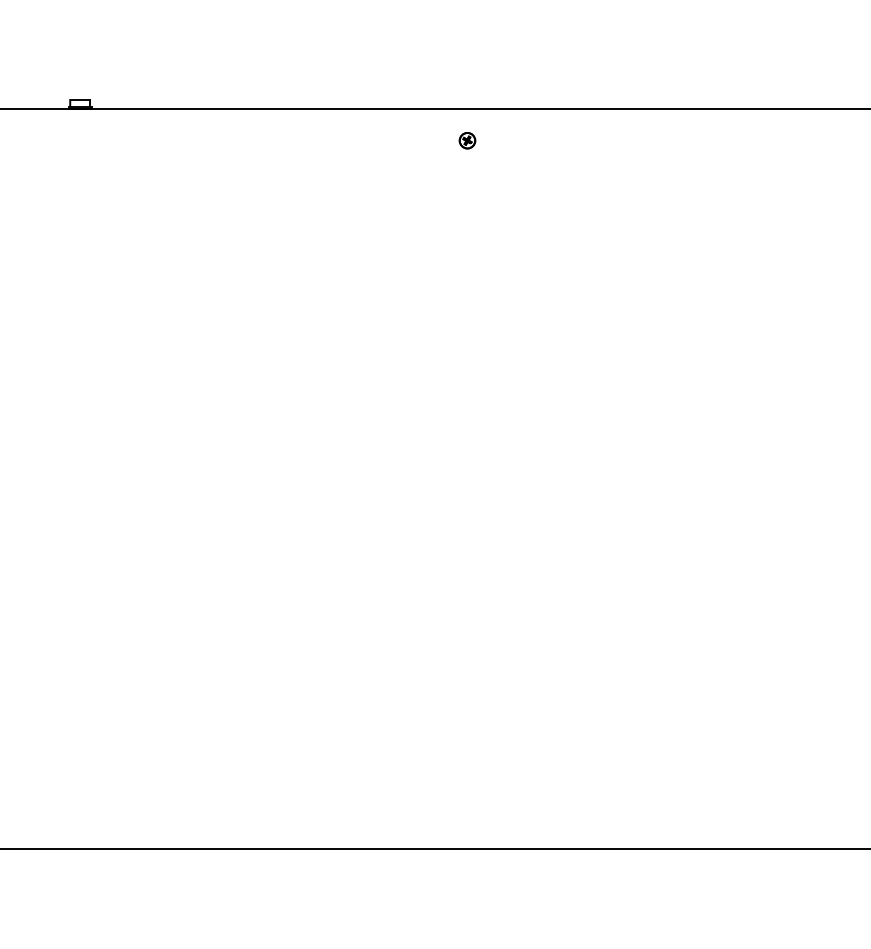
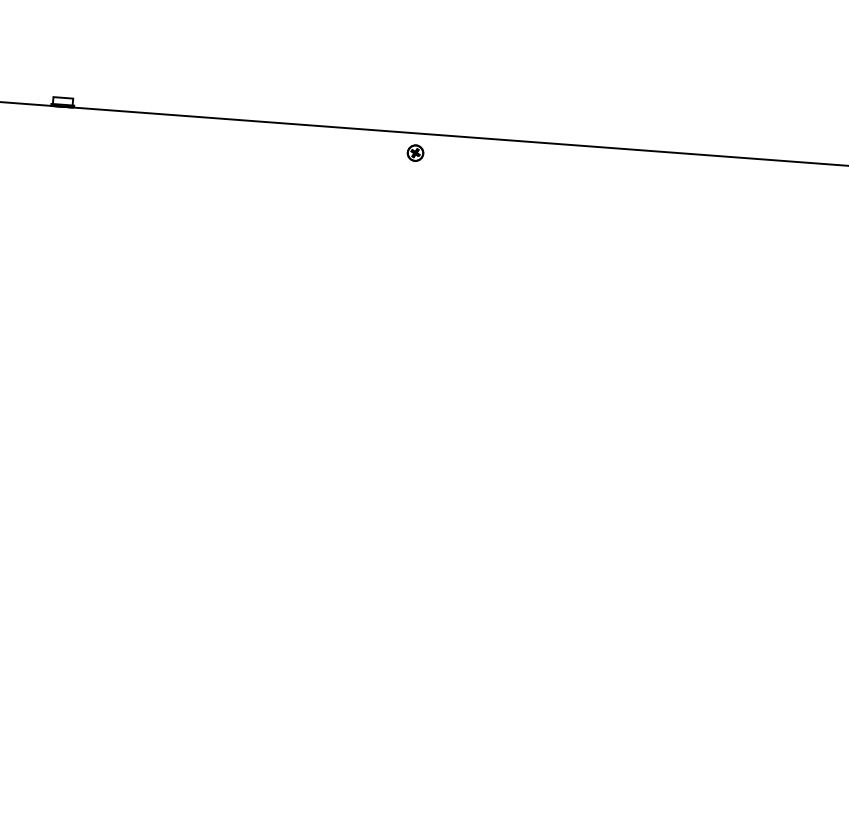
part: (467, 140) -> (415, 152), moved

